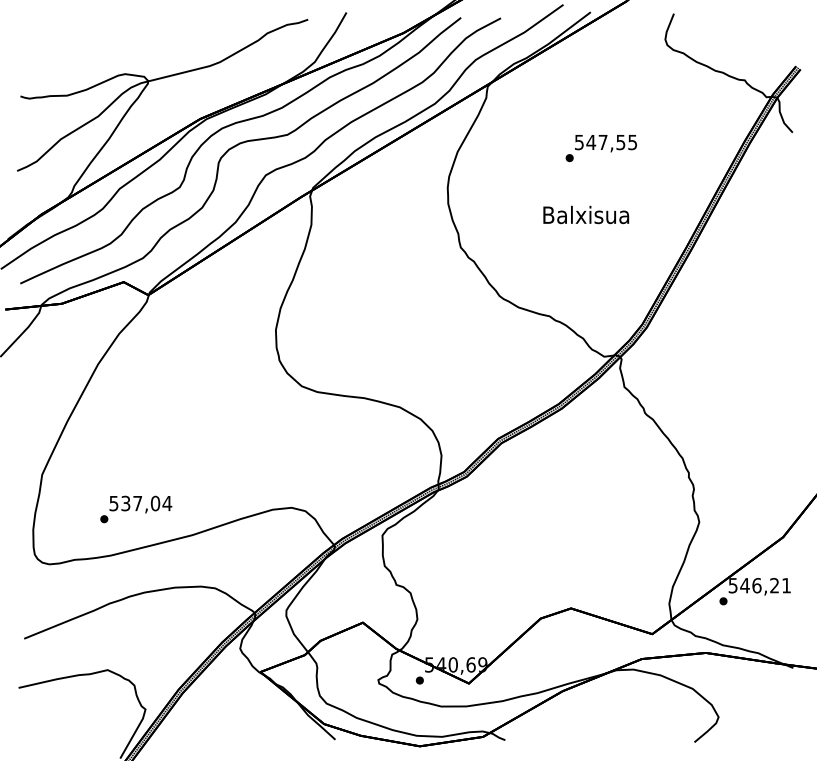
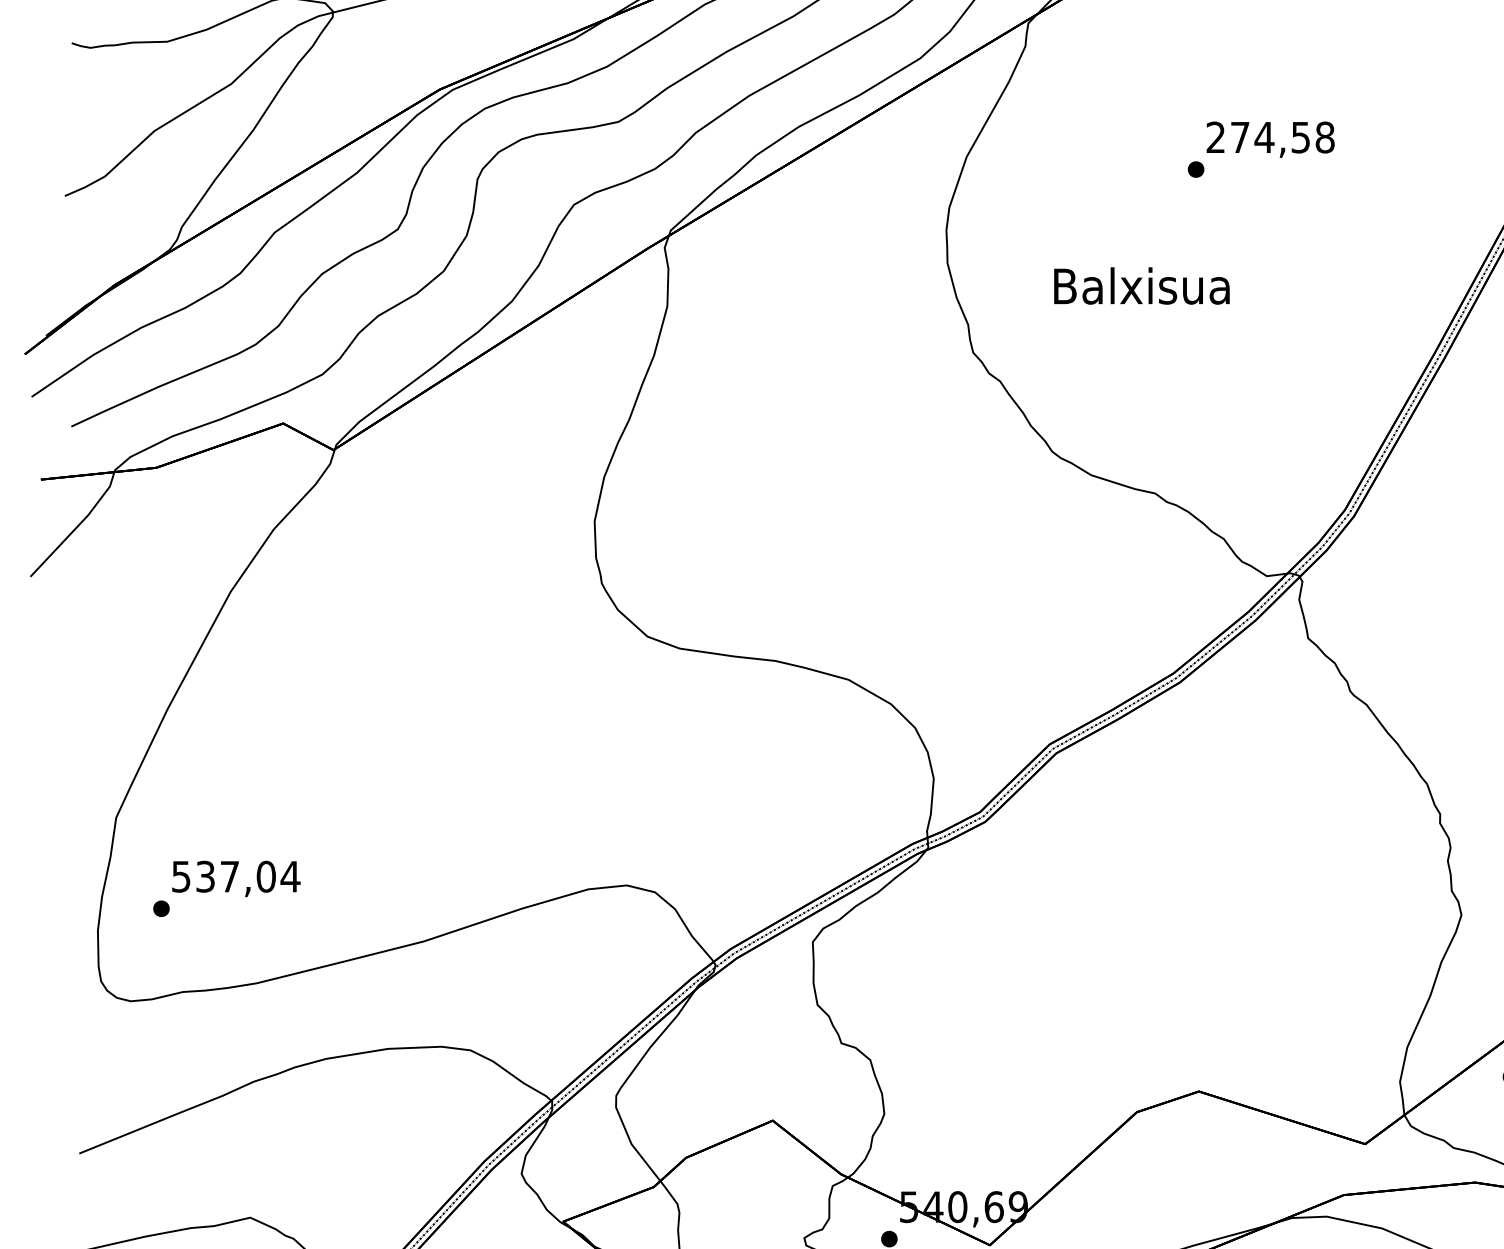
text: (606, 142) -> (1271, 137), 547,55 -> 274,58
text: (586, 214) -> (1142, 284), moved
text: (136, 509) -> (227, 888), moved

